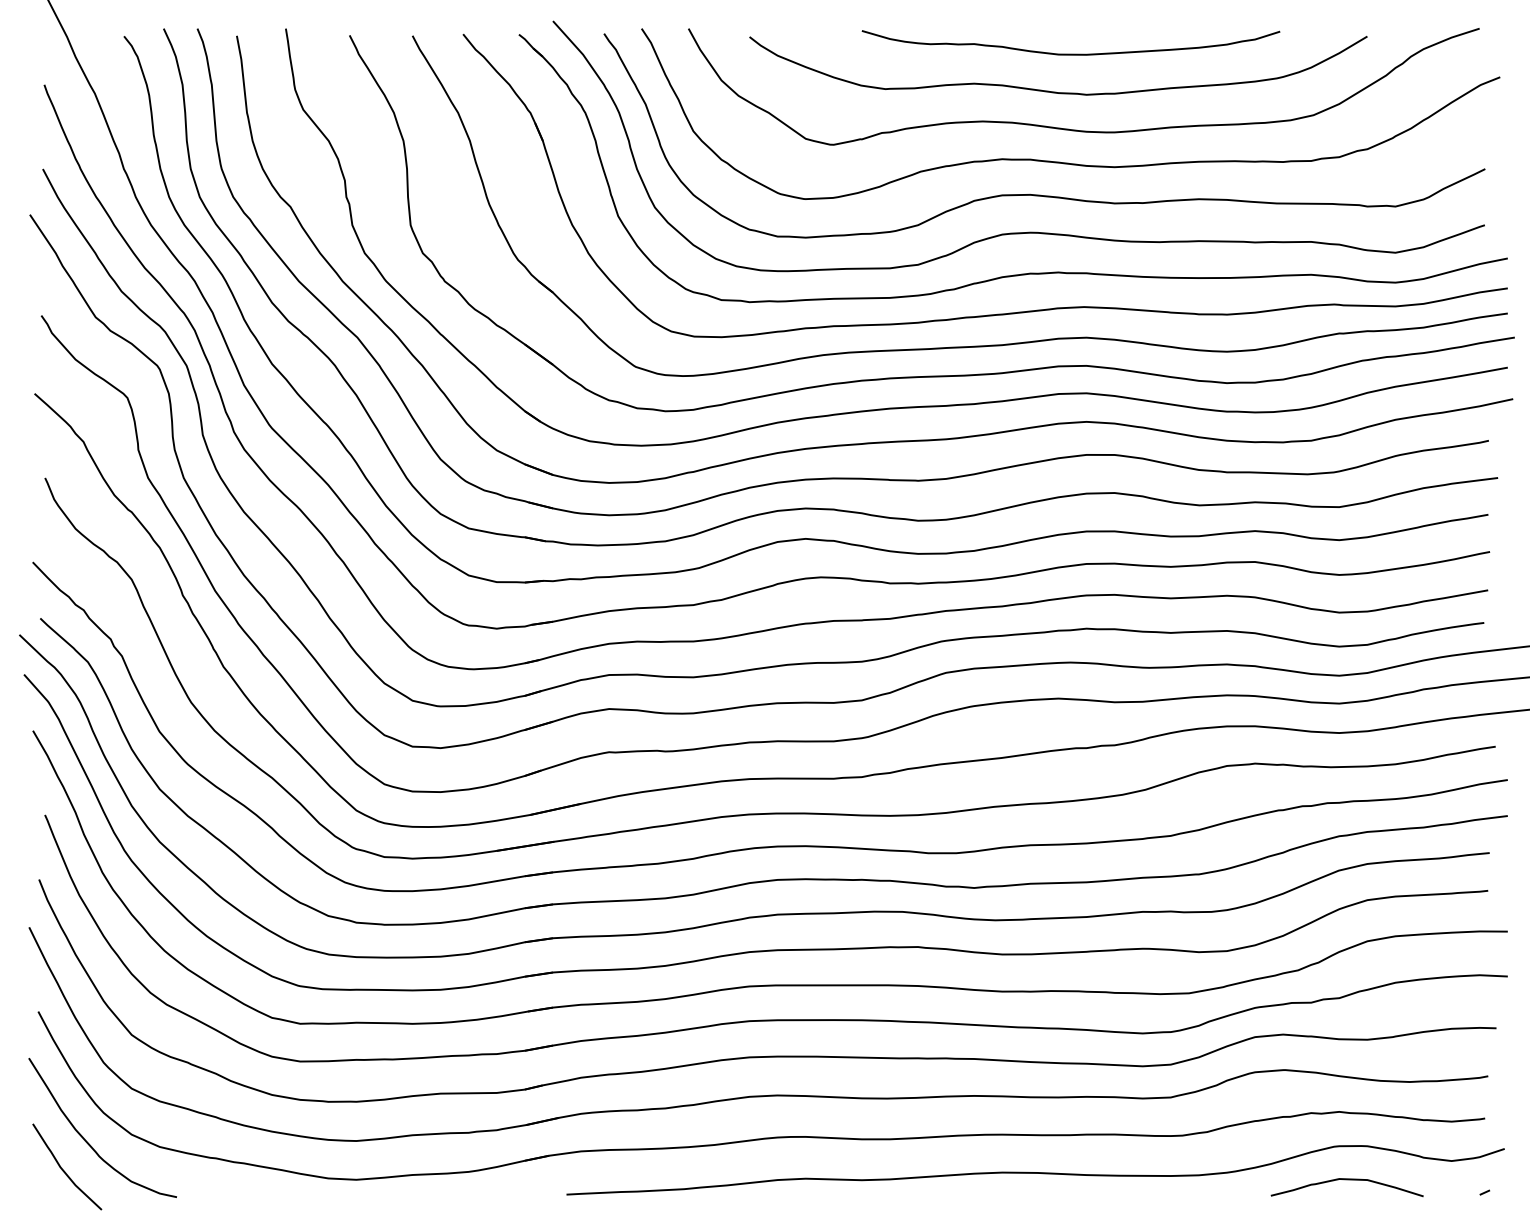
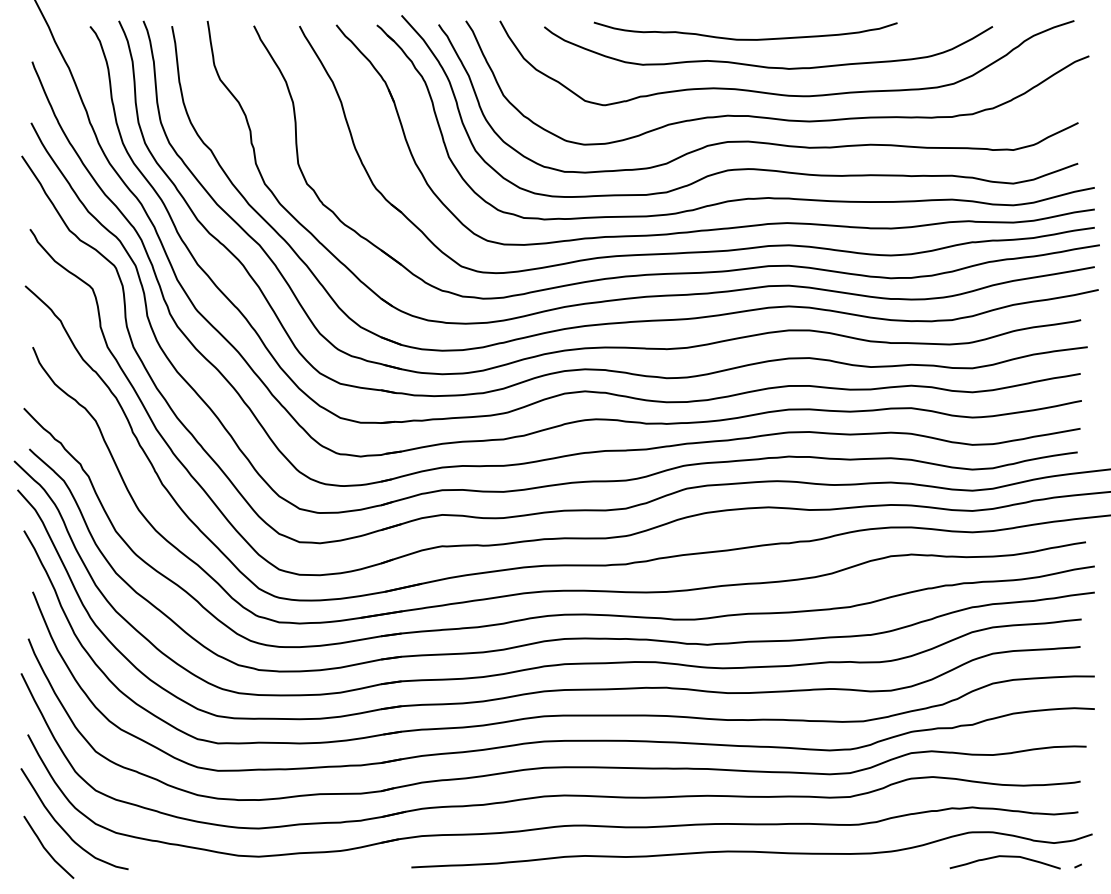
curve: (1070, 52) -> (745, 38), moved
curve: (1346, 1180) -> (1004, 857), moved

